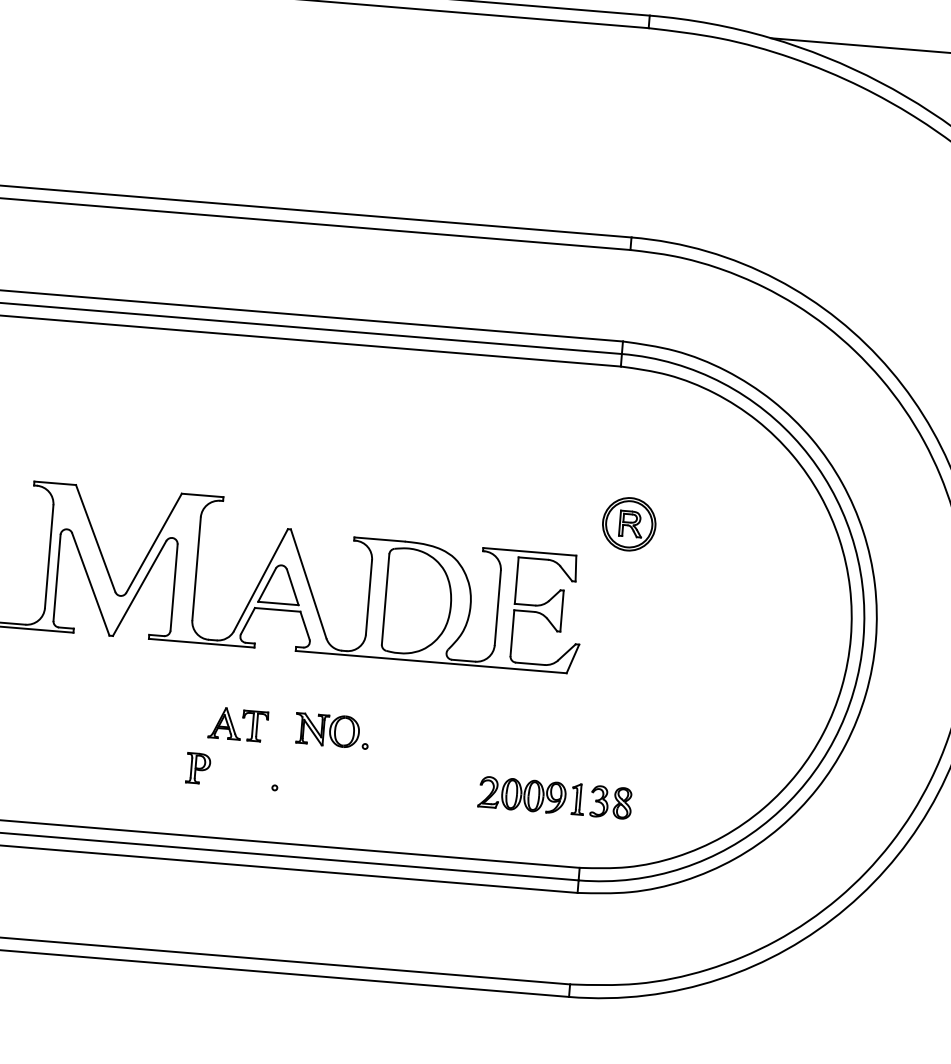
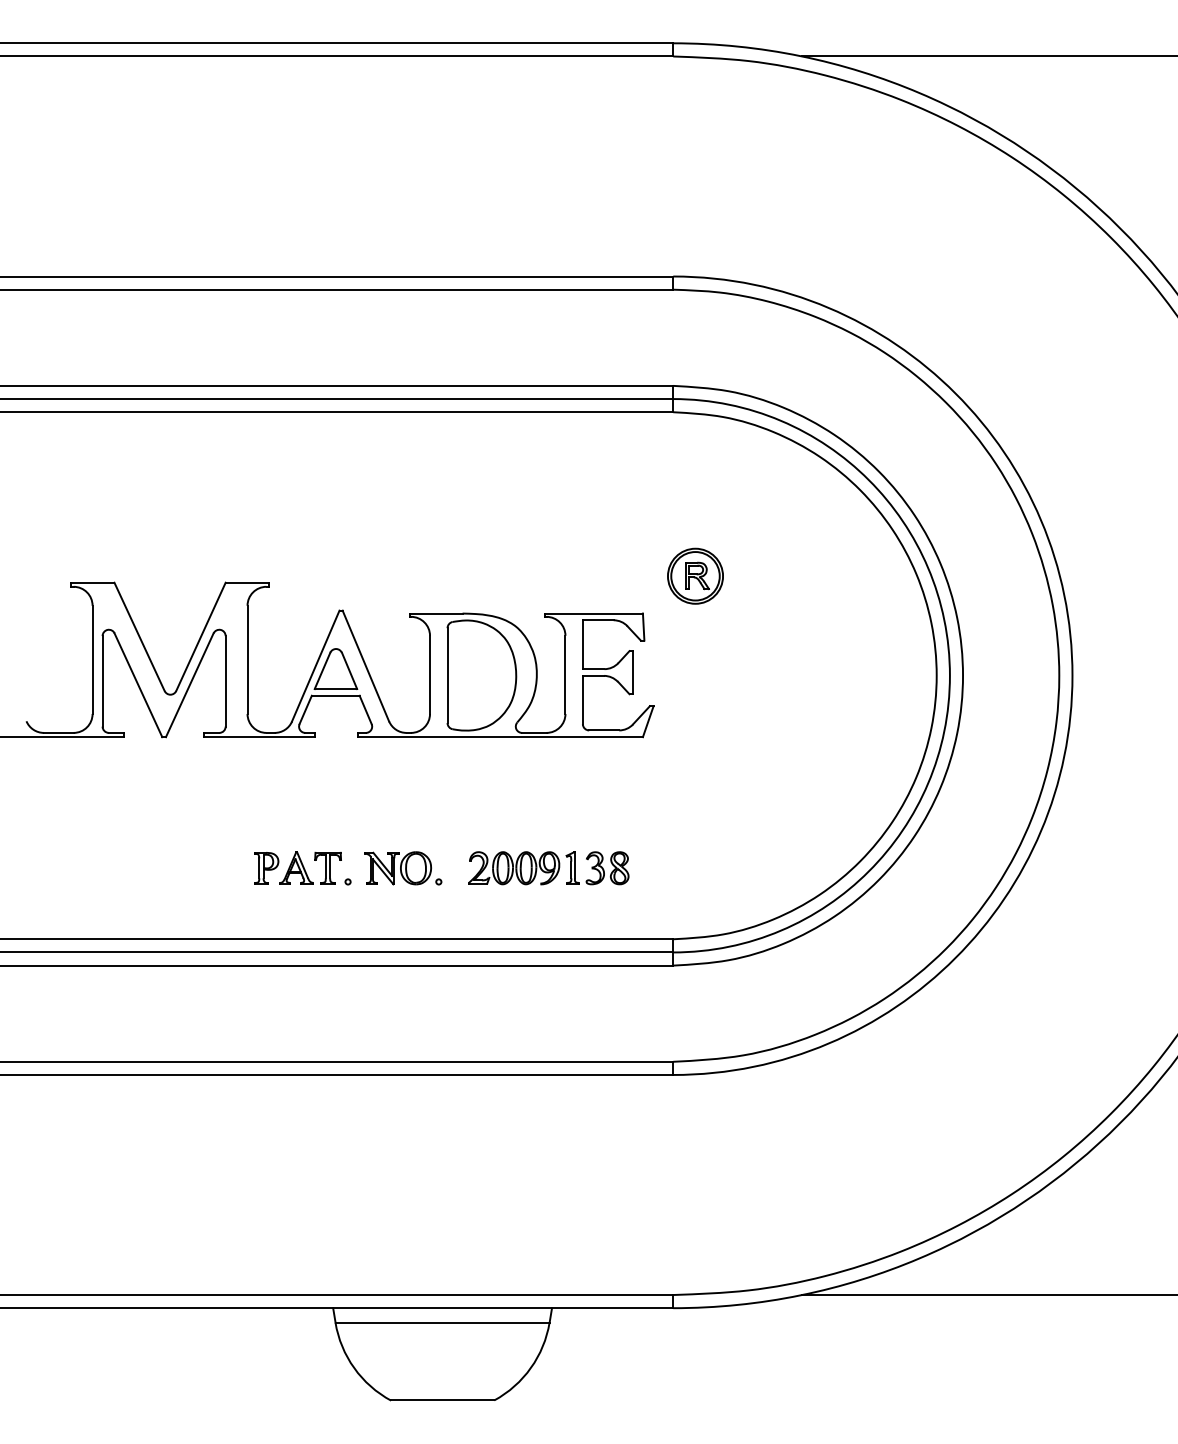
part: (238, 724) -> (310, 867), moved
part: (332, 730) -> (403, 868), moved
part: (555, 798) -> (548, 868), moved

